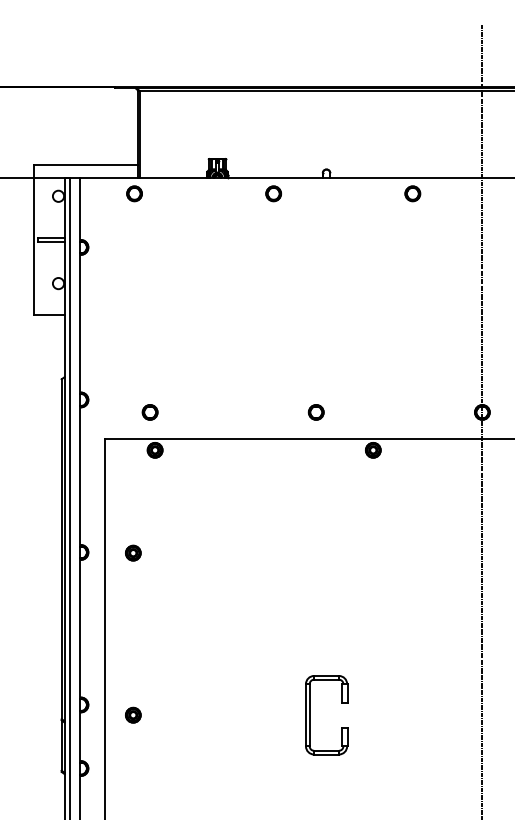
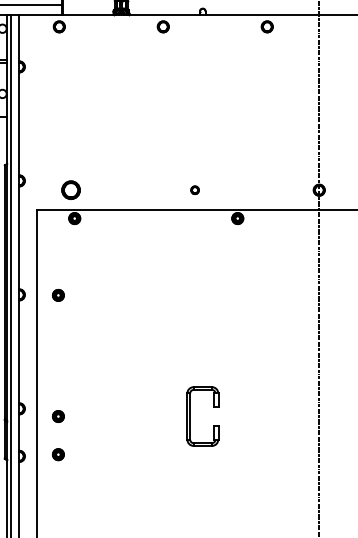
part: (149, 412) -> (70, 190), size x1.6
part: (315, 412) -> (194, 190), size x0.7
part: (133, 765) -> (58, 454), added

